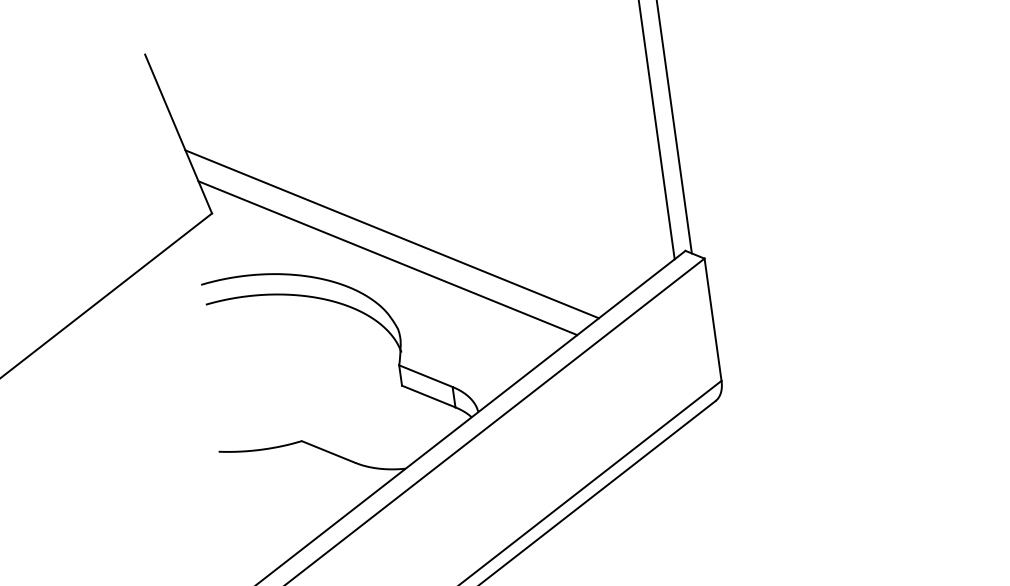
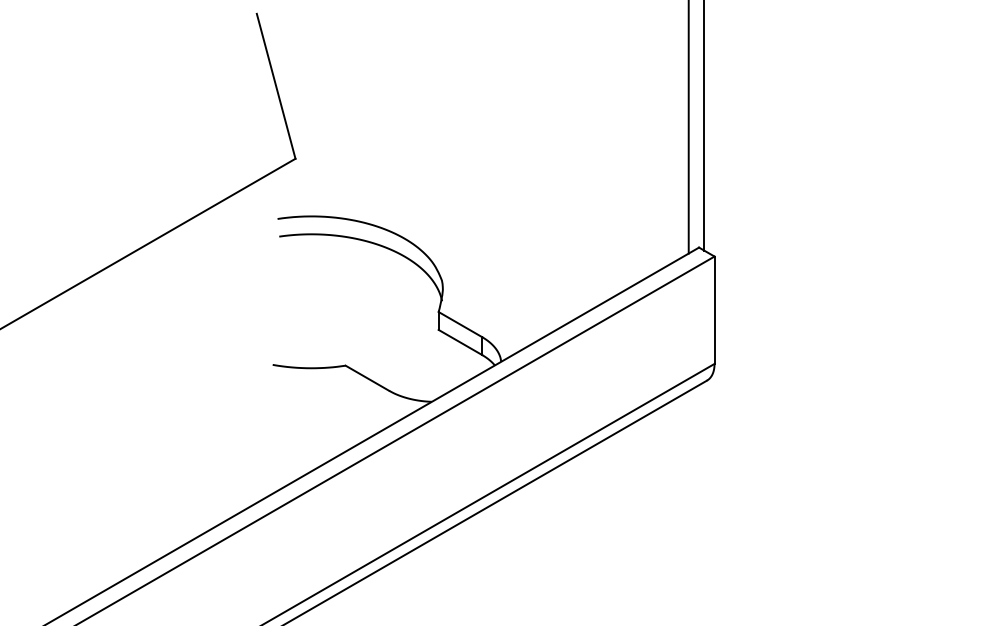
line: (392, 234) -> (448, 198), removed
line: (387, 258) -> (441, 218), removed

